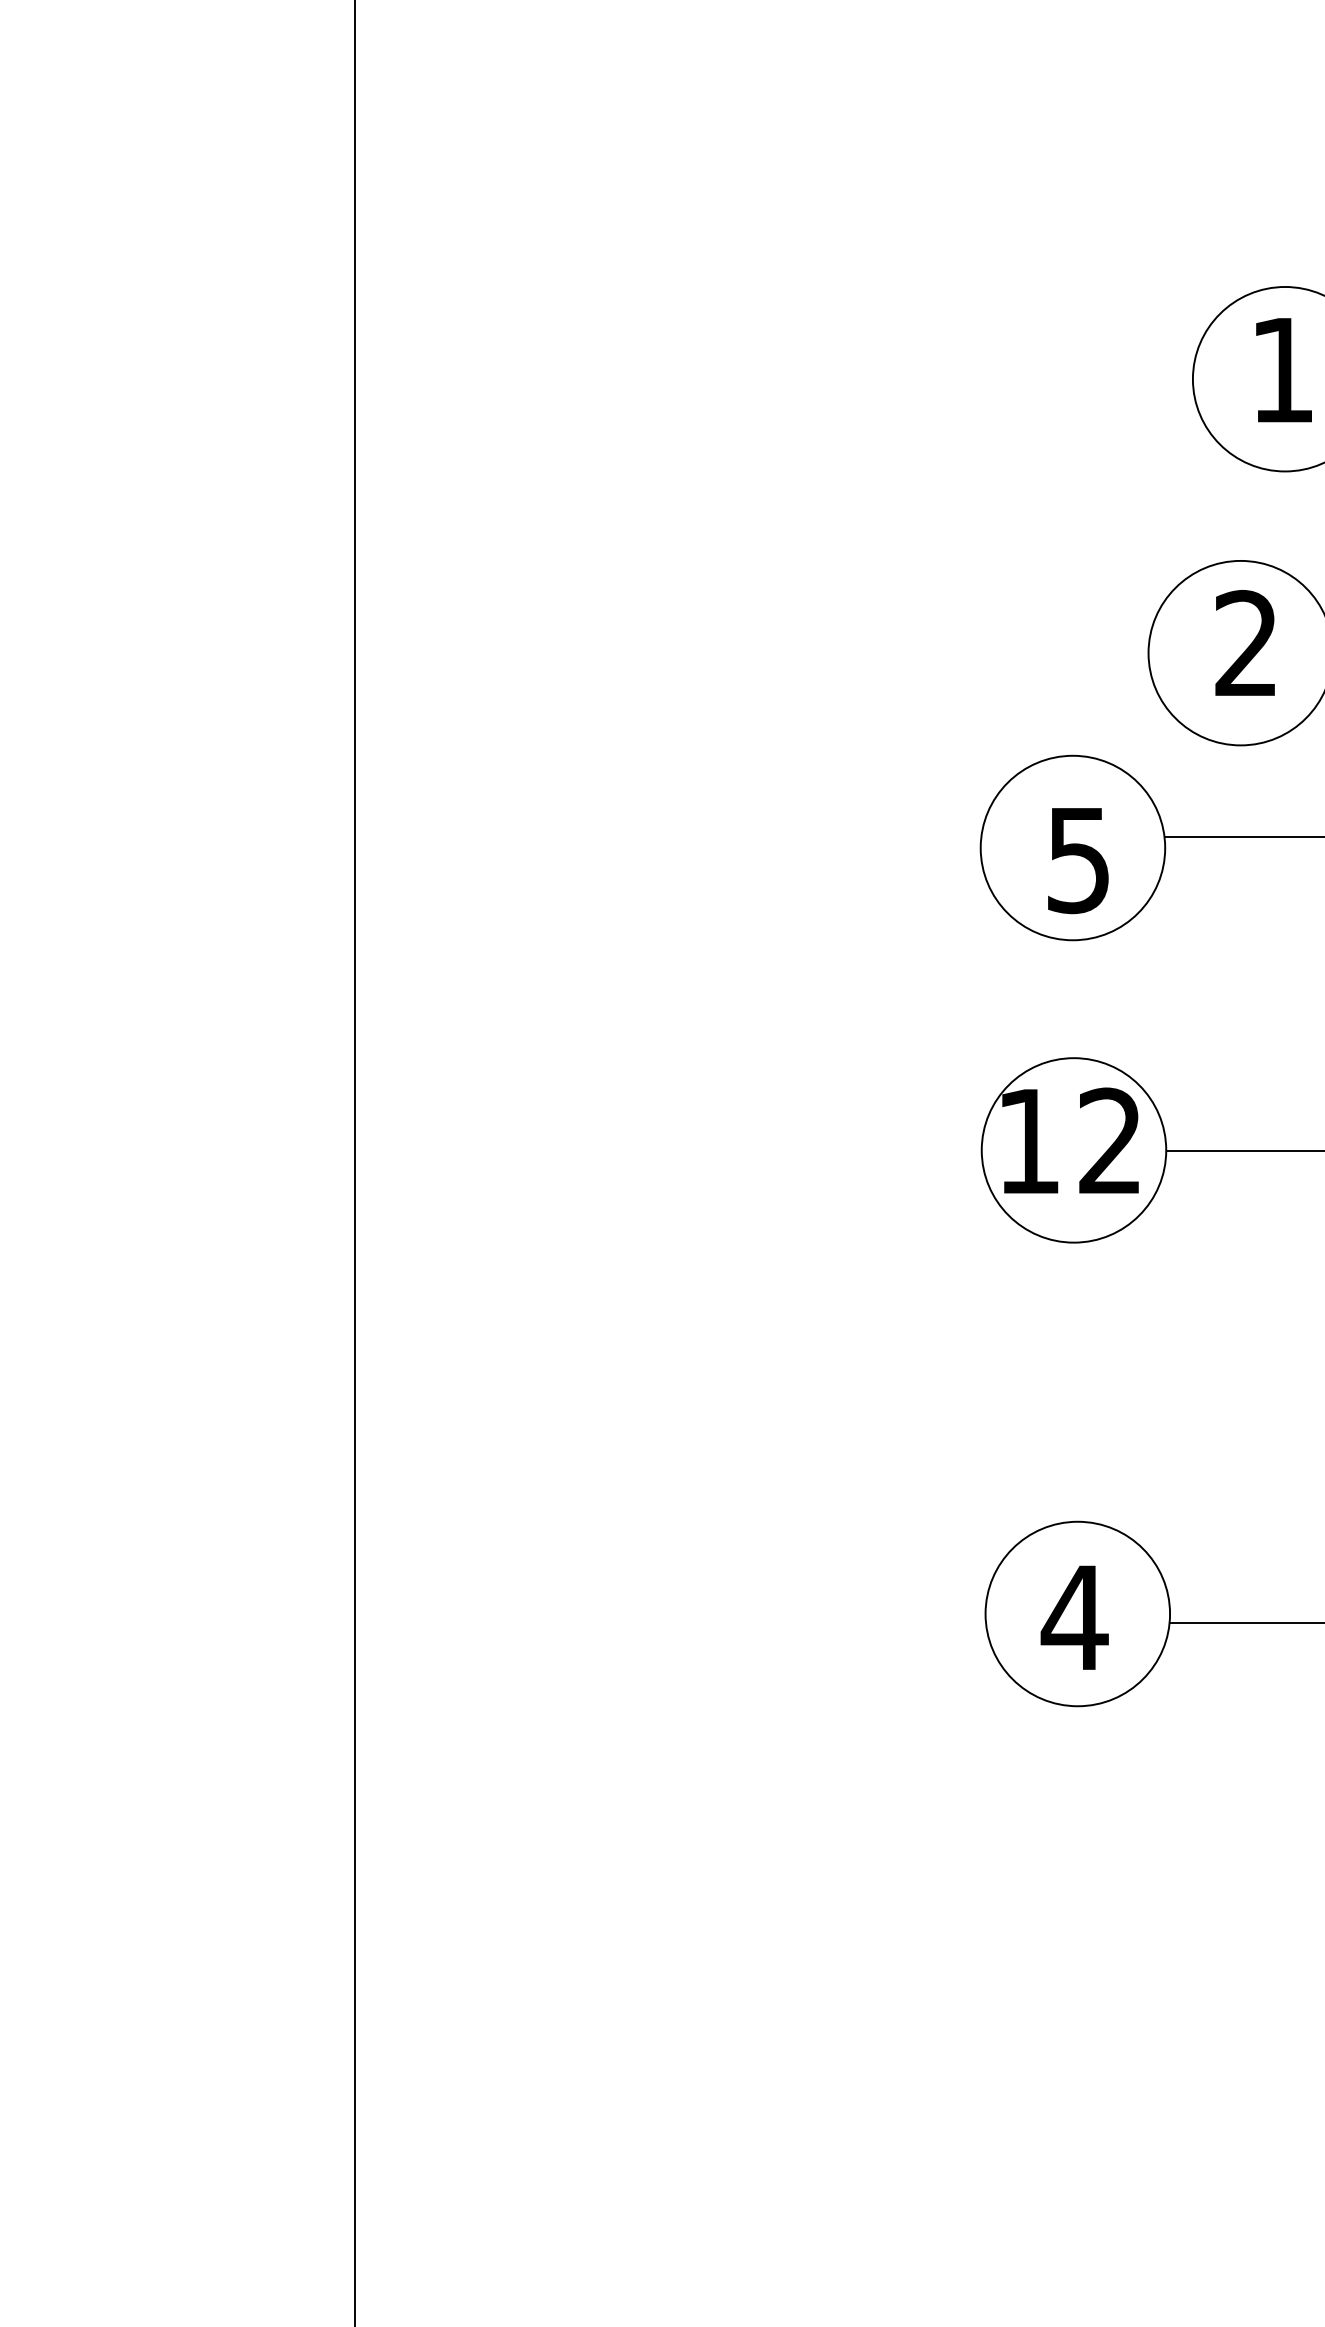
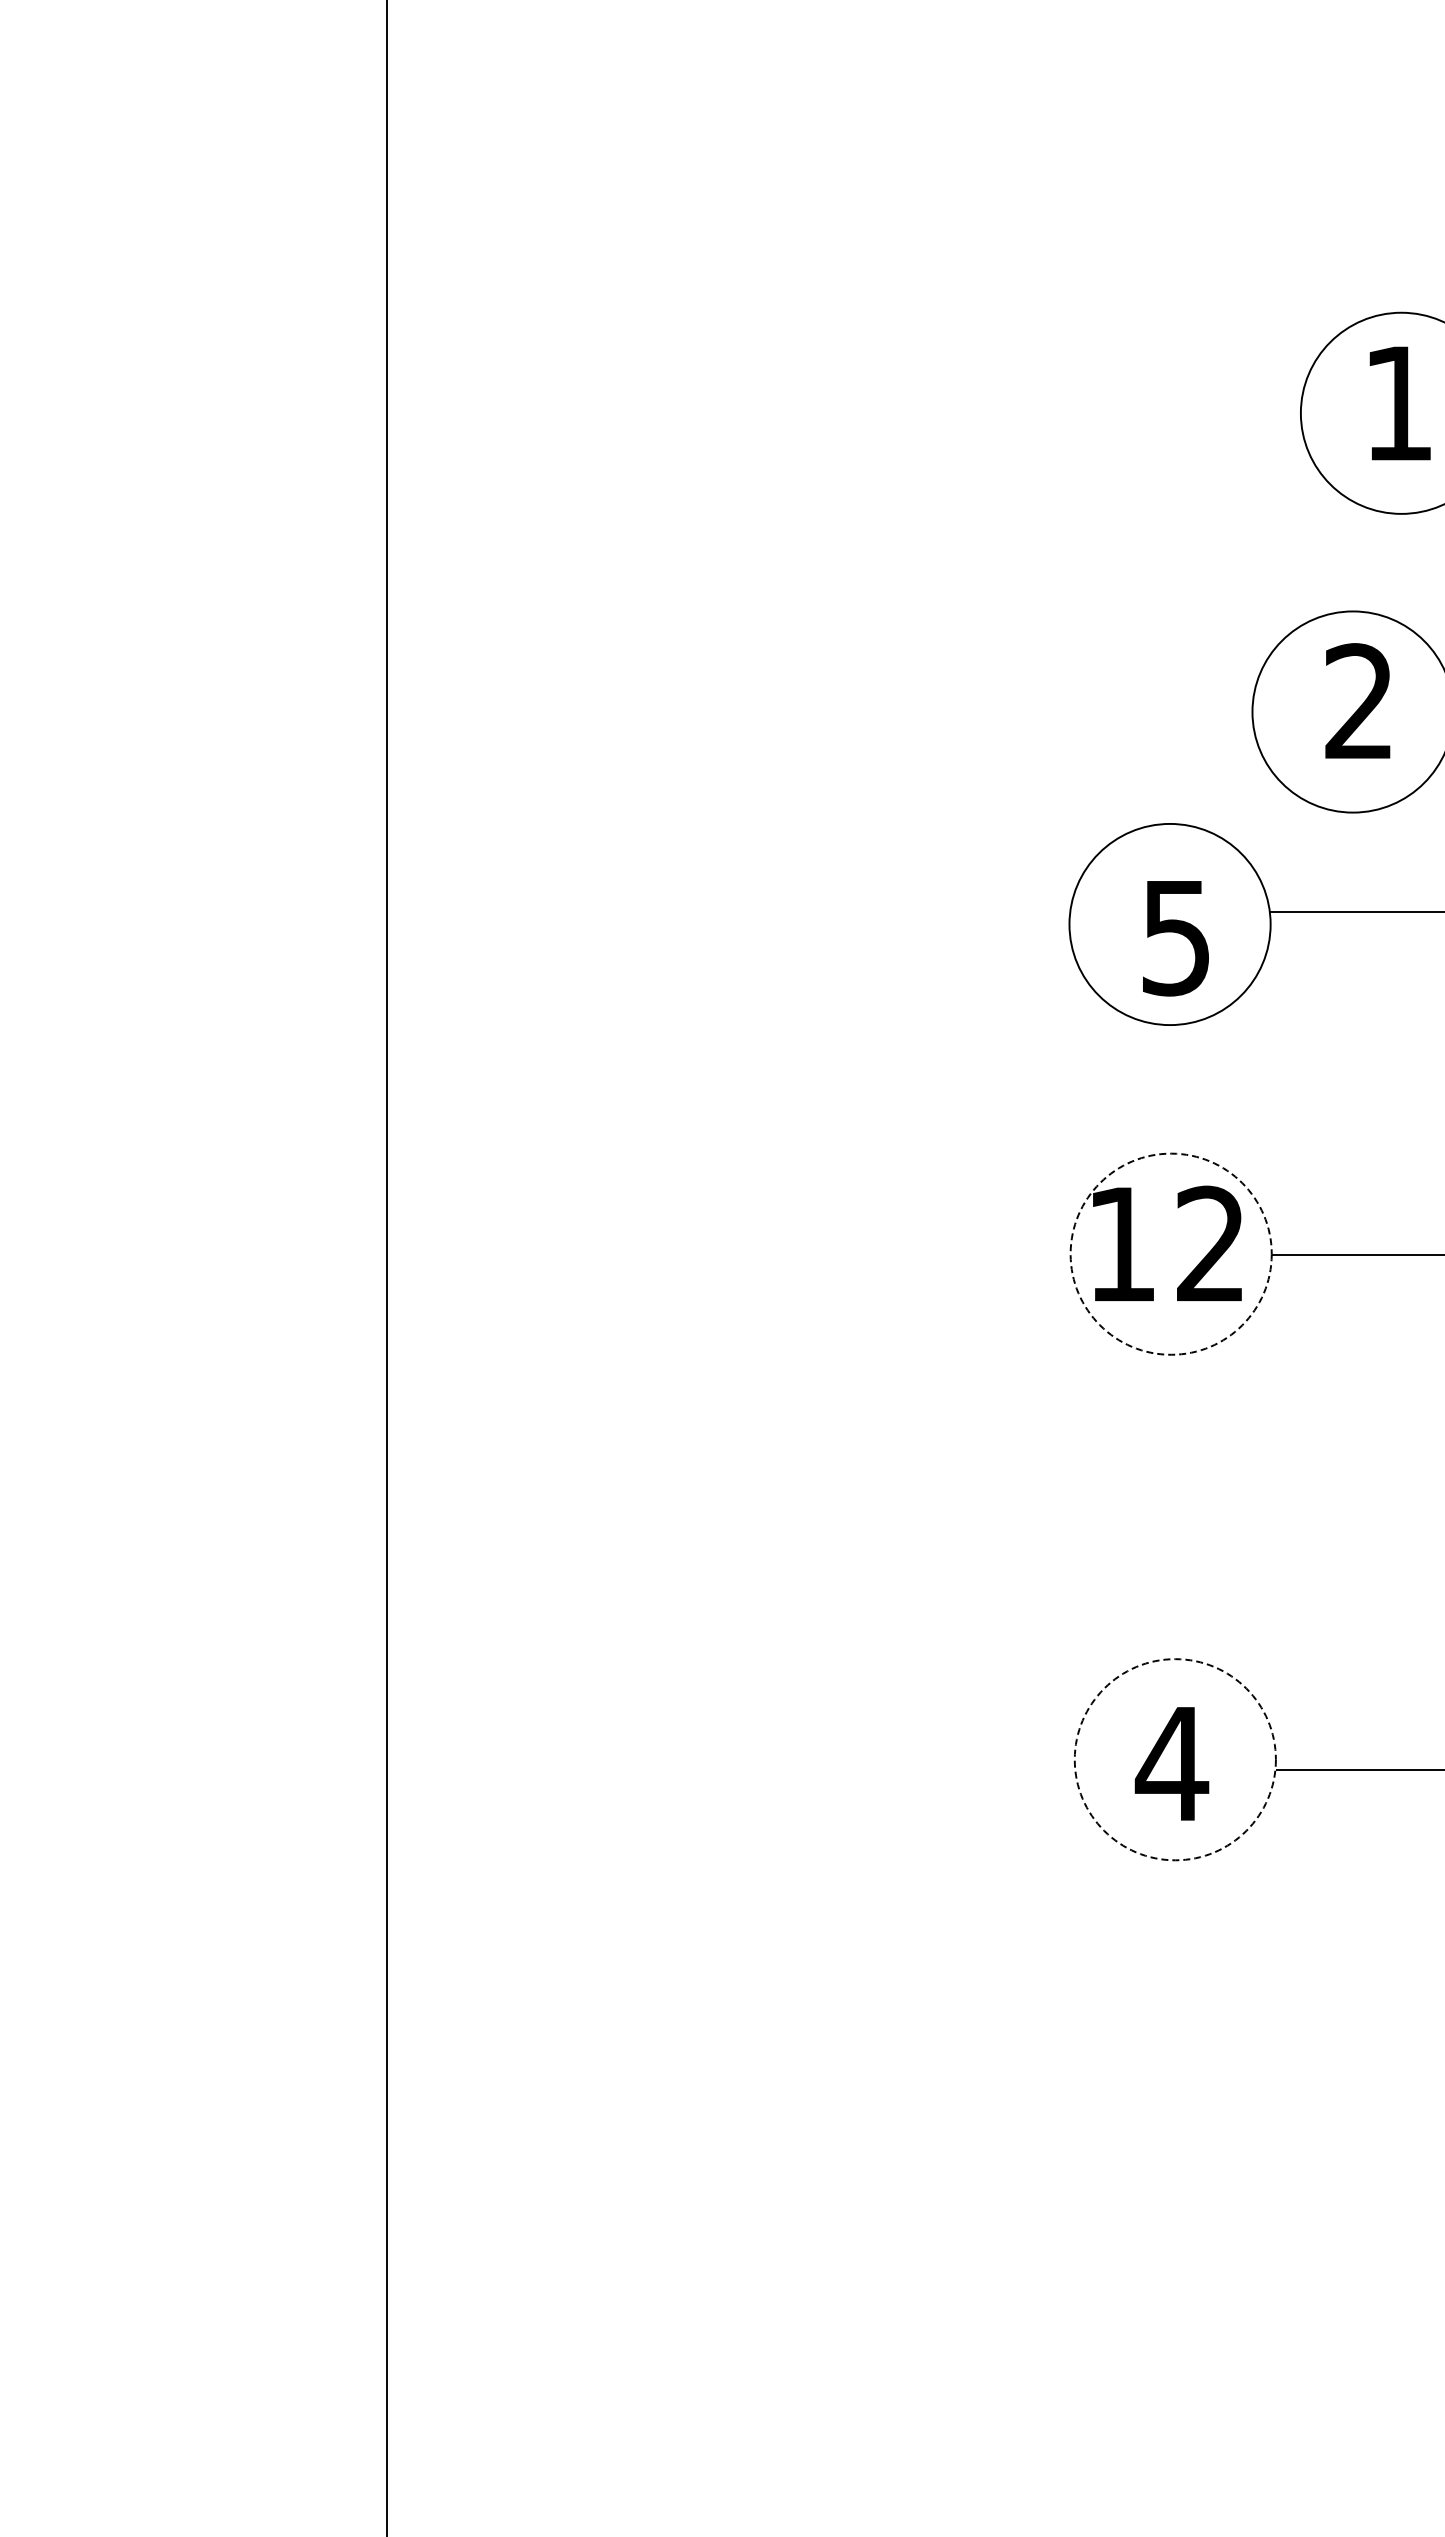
circle: (1073, 1149) -> (1170, 1253), solid -> dashed
circle: (1077, 1613) -> (1174, 1759), solid -> dashed

